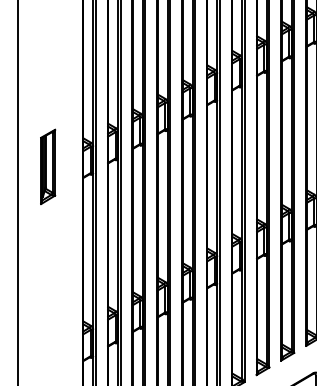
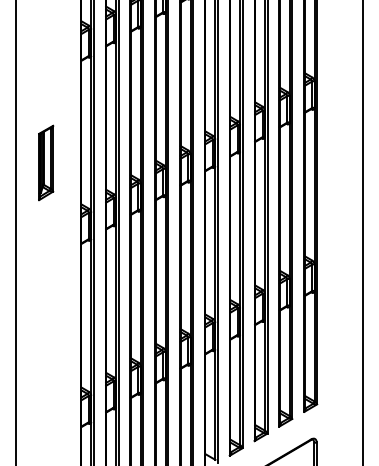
part: (48, 166) -> (46, 162), moved

